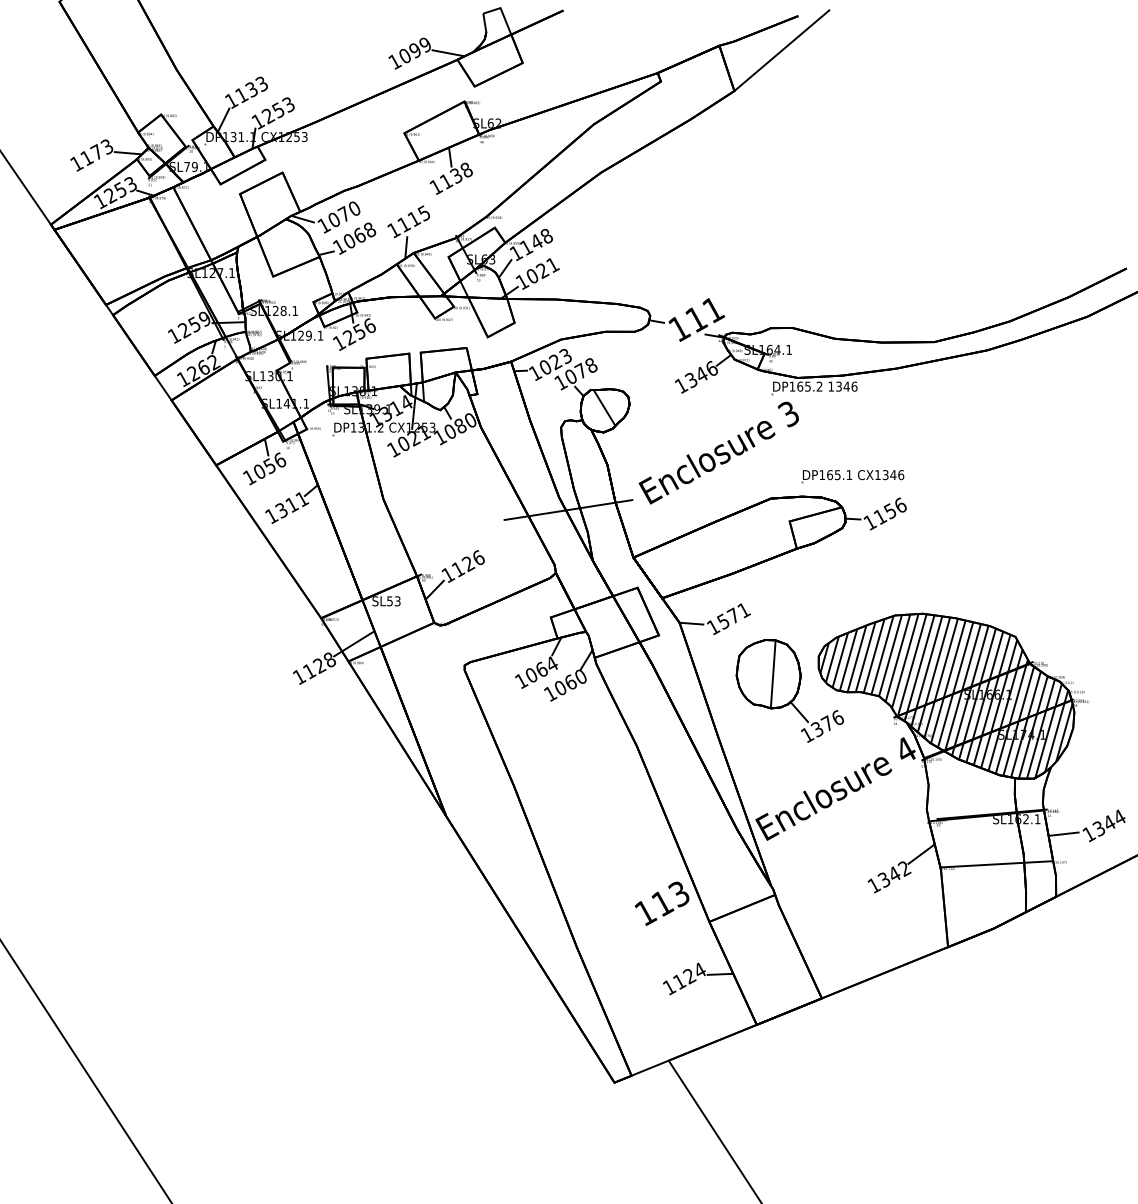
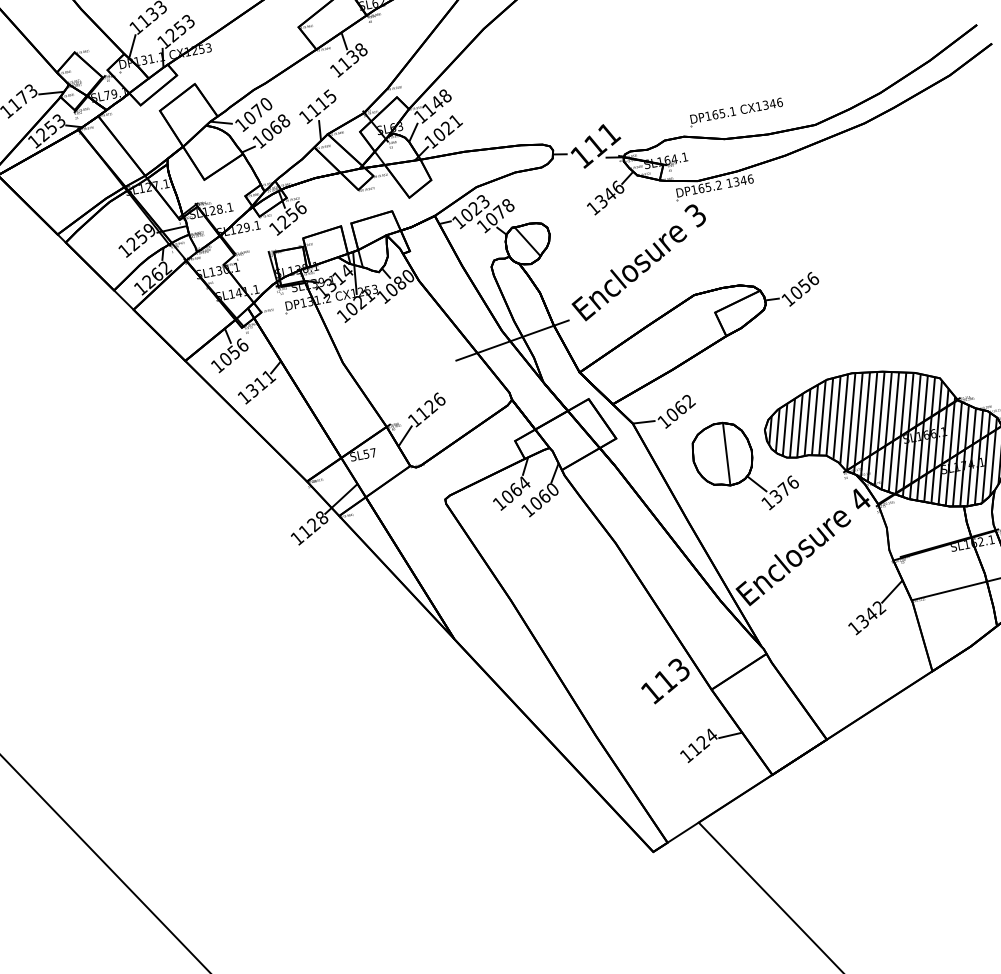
part: (852, 476) -> (735, 112), moved
text: (880, 516) -> (796, 292), 1156 -> 1056
text: (397, 601) -> (373, 453), SL53 -> SL57
text: (733, 616) -> (680, 408), 1571 -> 1062

